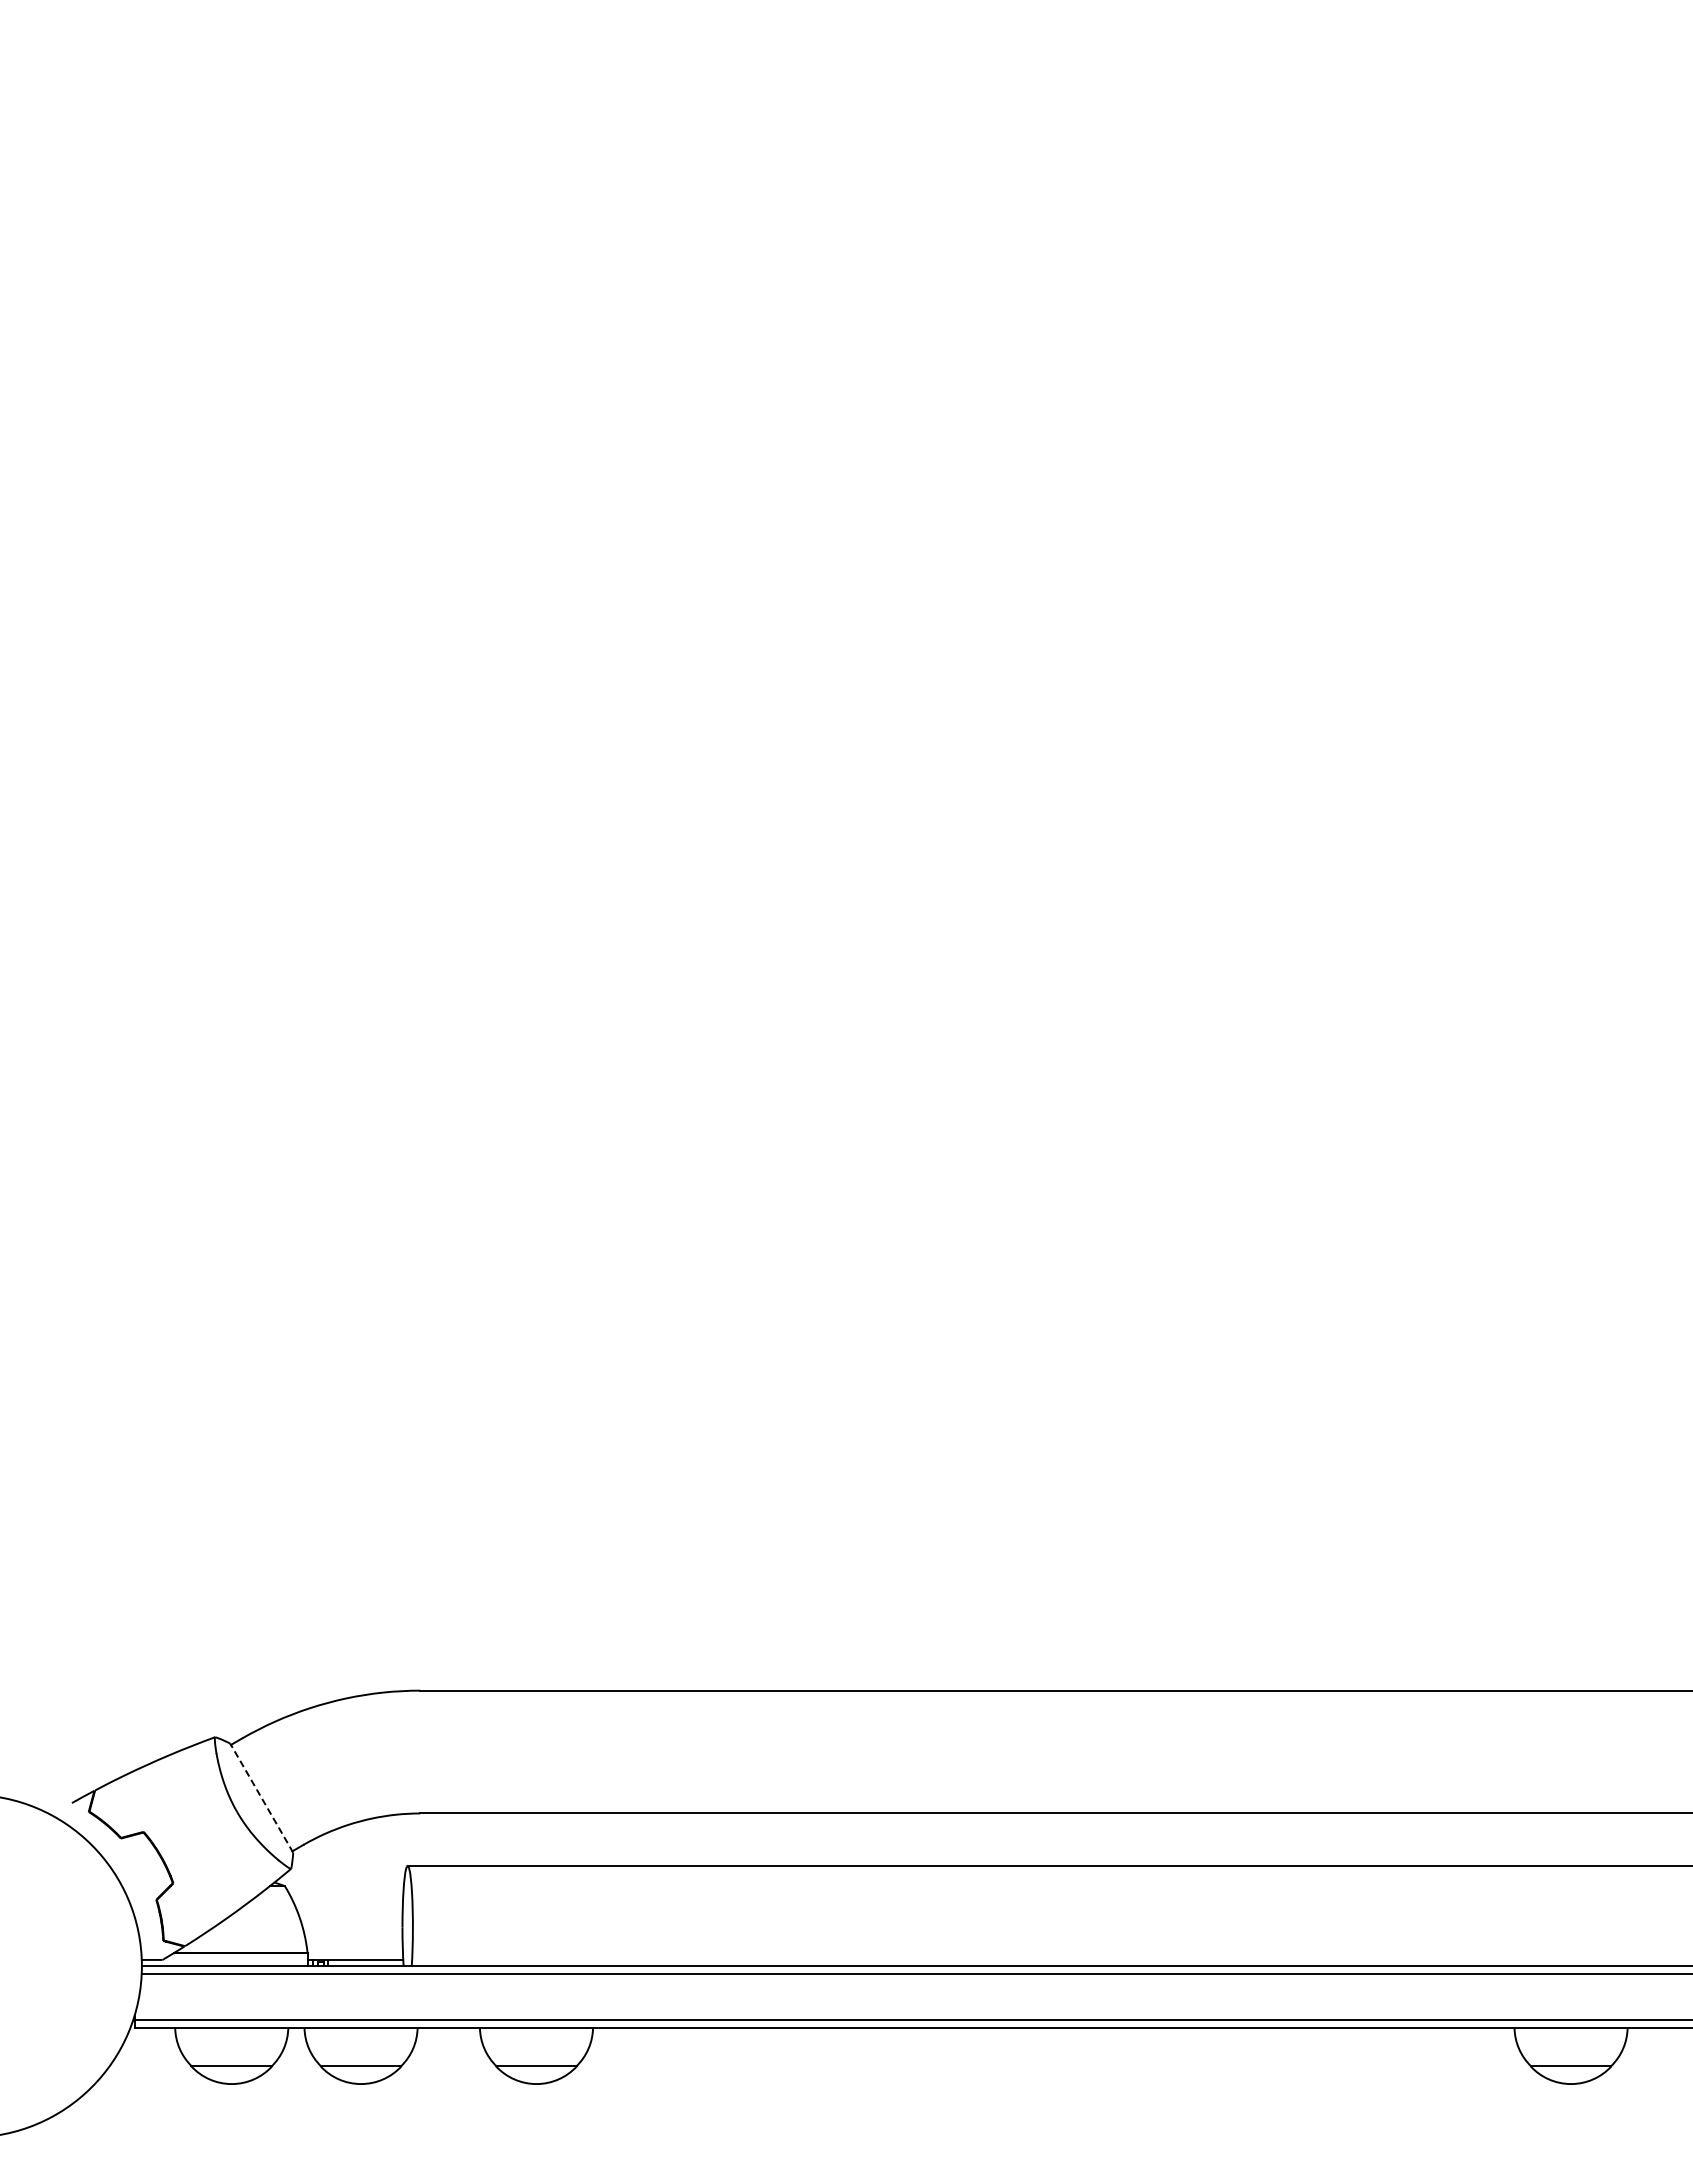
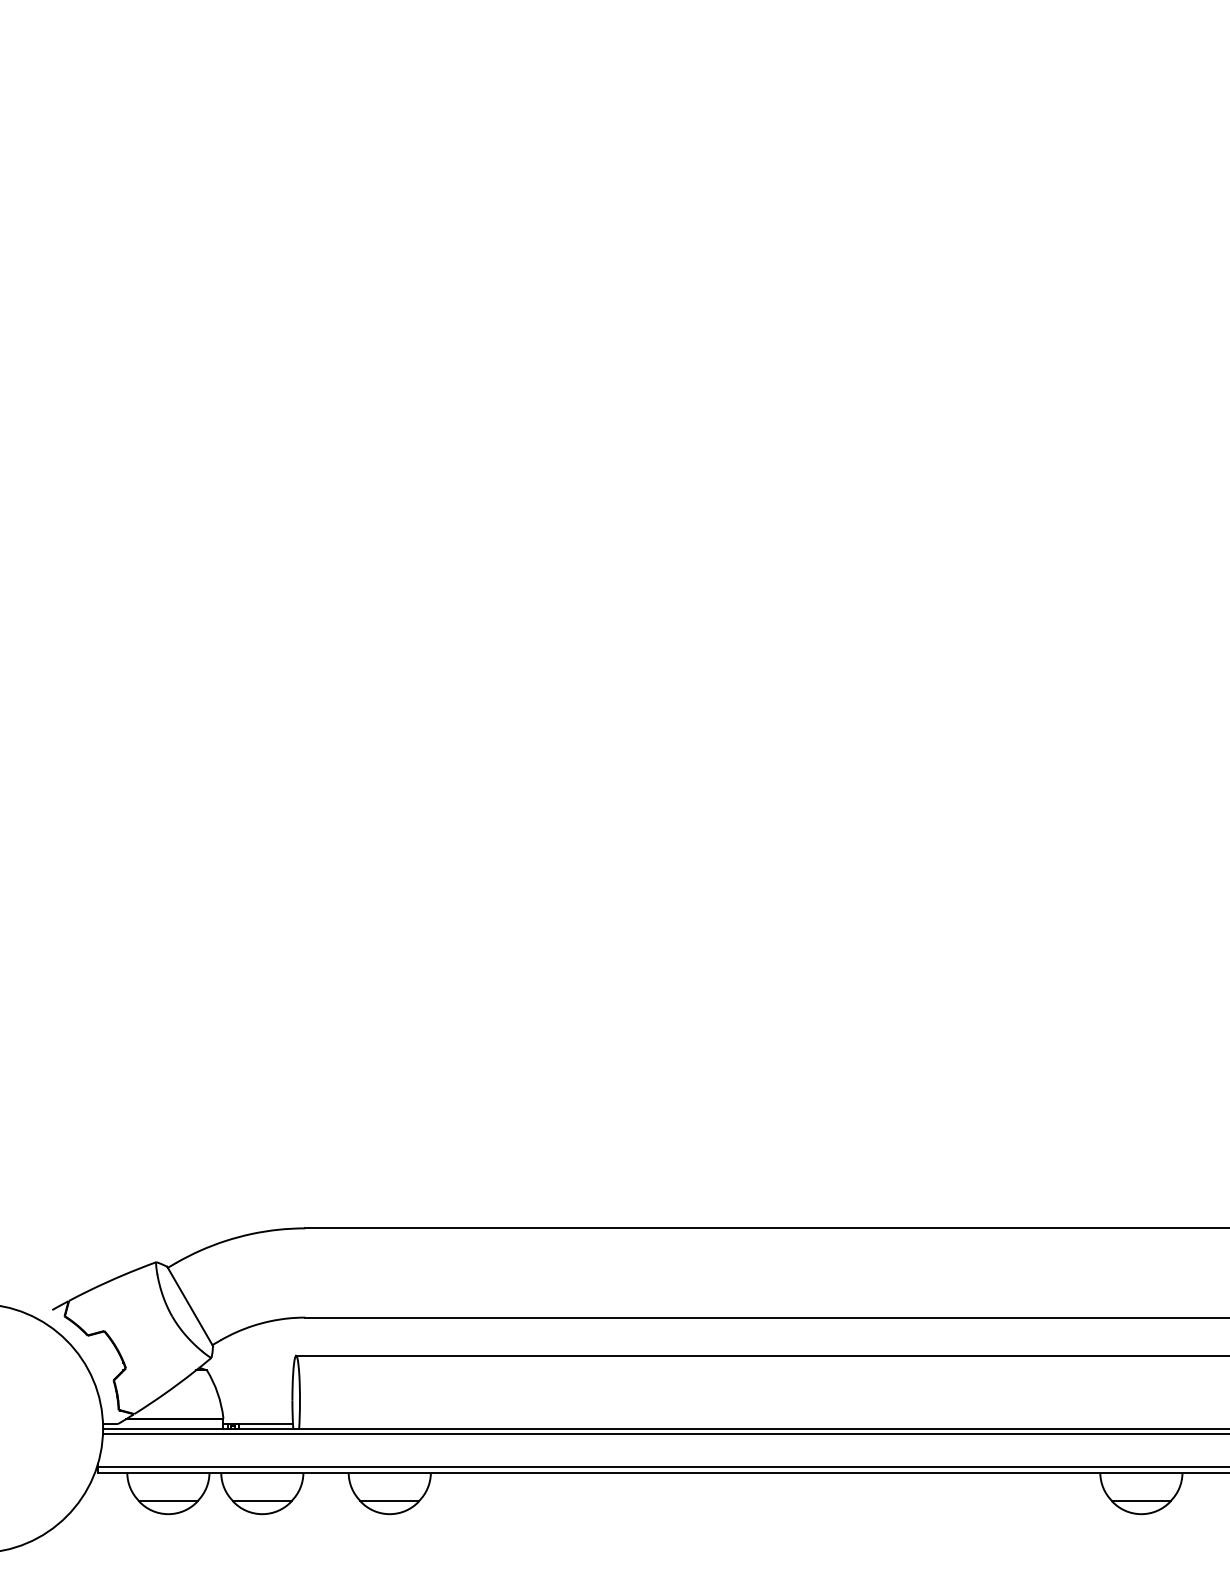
line: (261, 1797) -> (189, 1305), dashed -> solid

